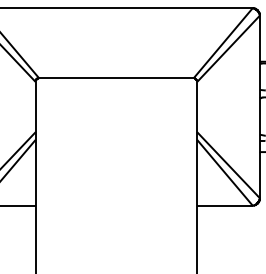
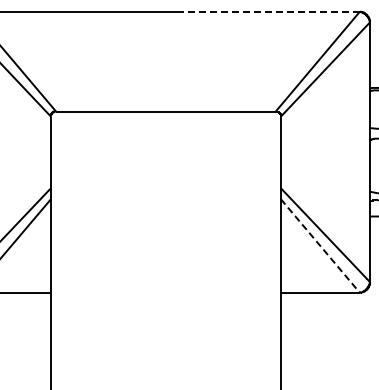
line: (189, 7) -> (269, 11), solid -> dashed
line: (225, 173) -> (320, 246), solid -> dashed

